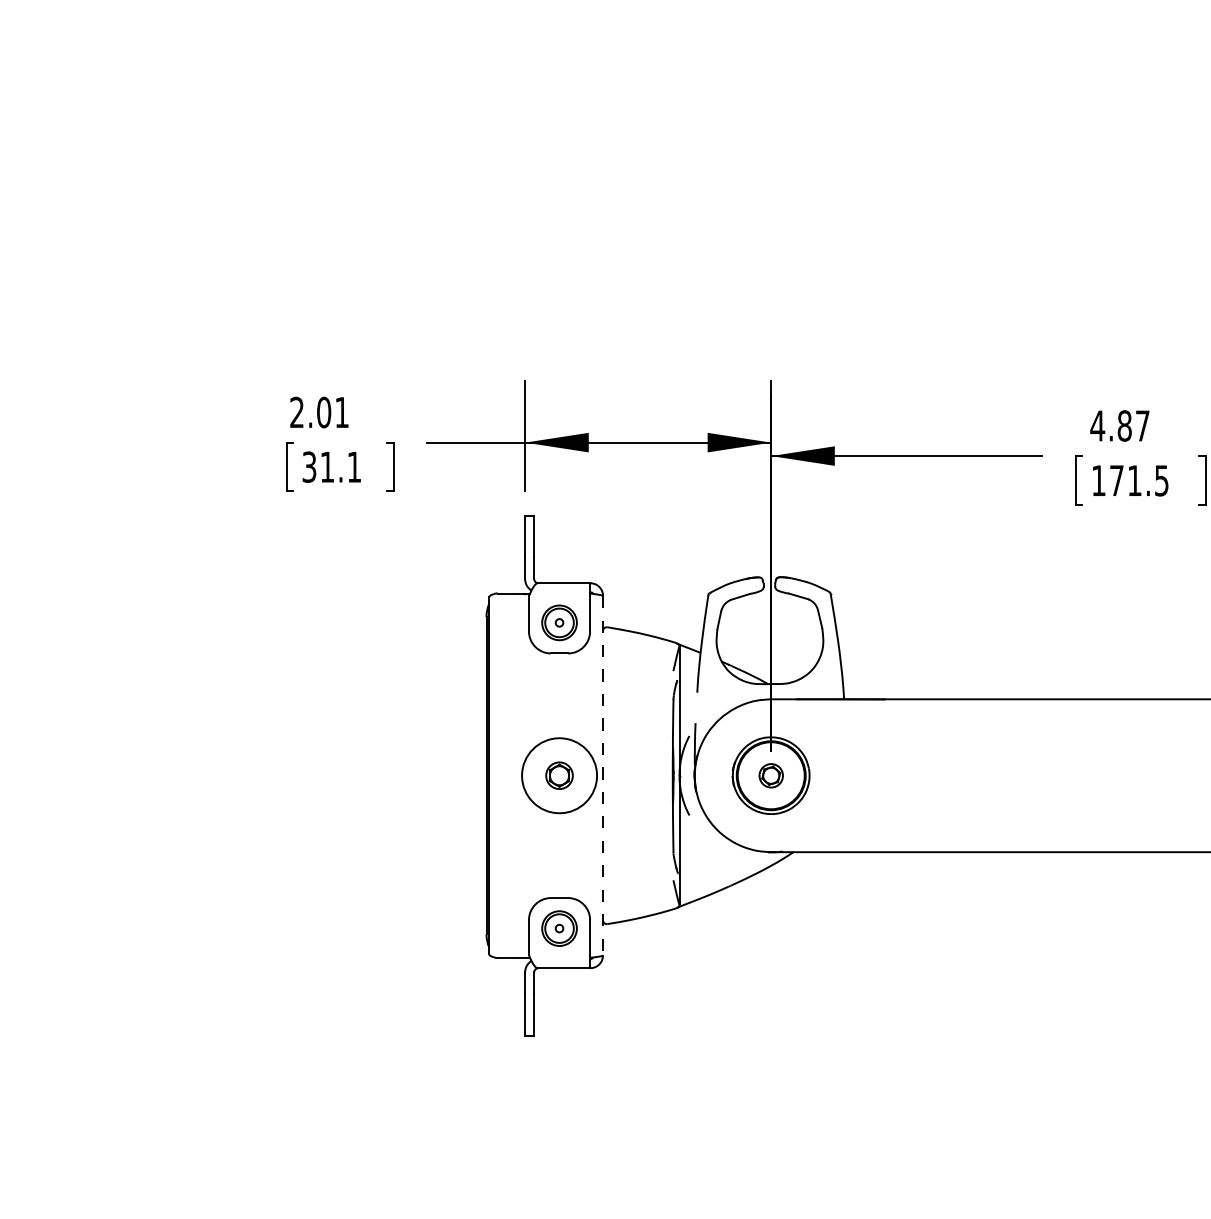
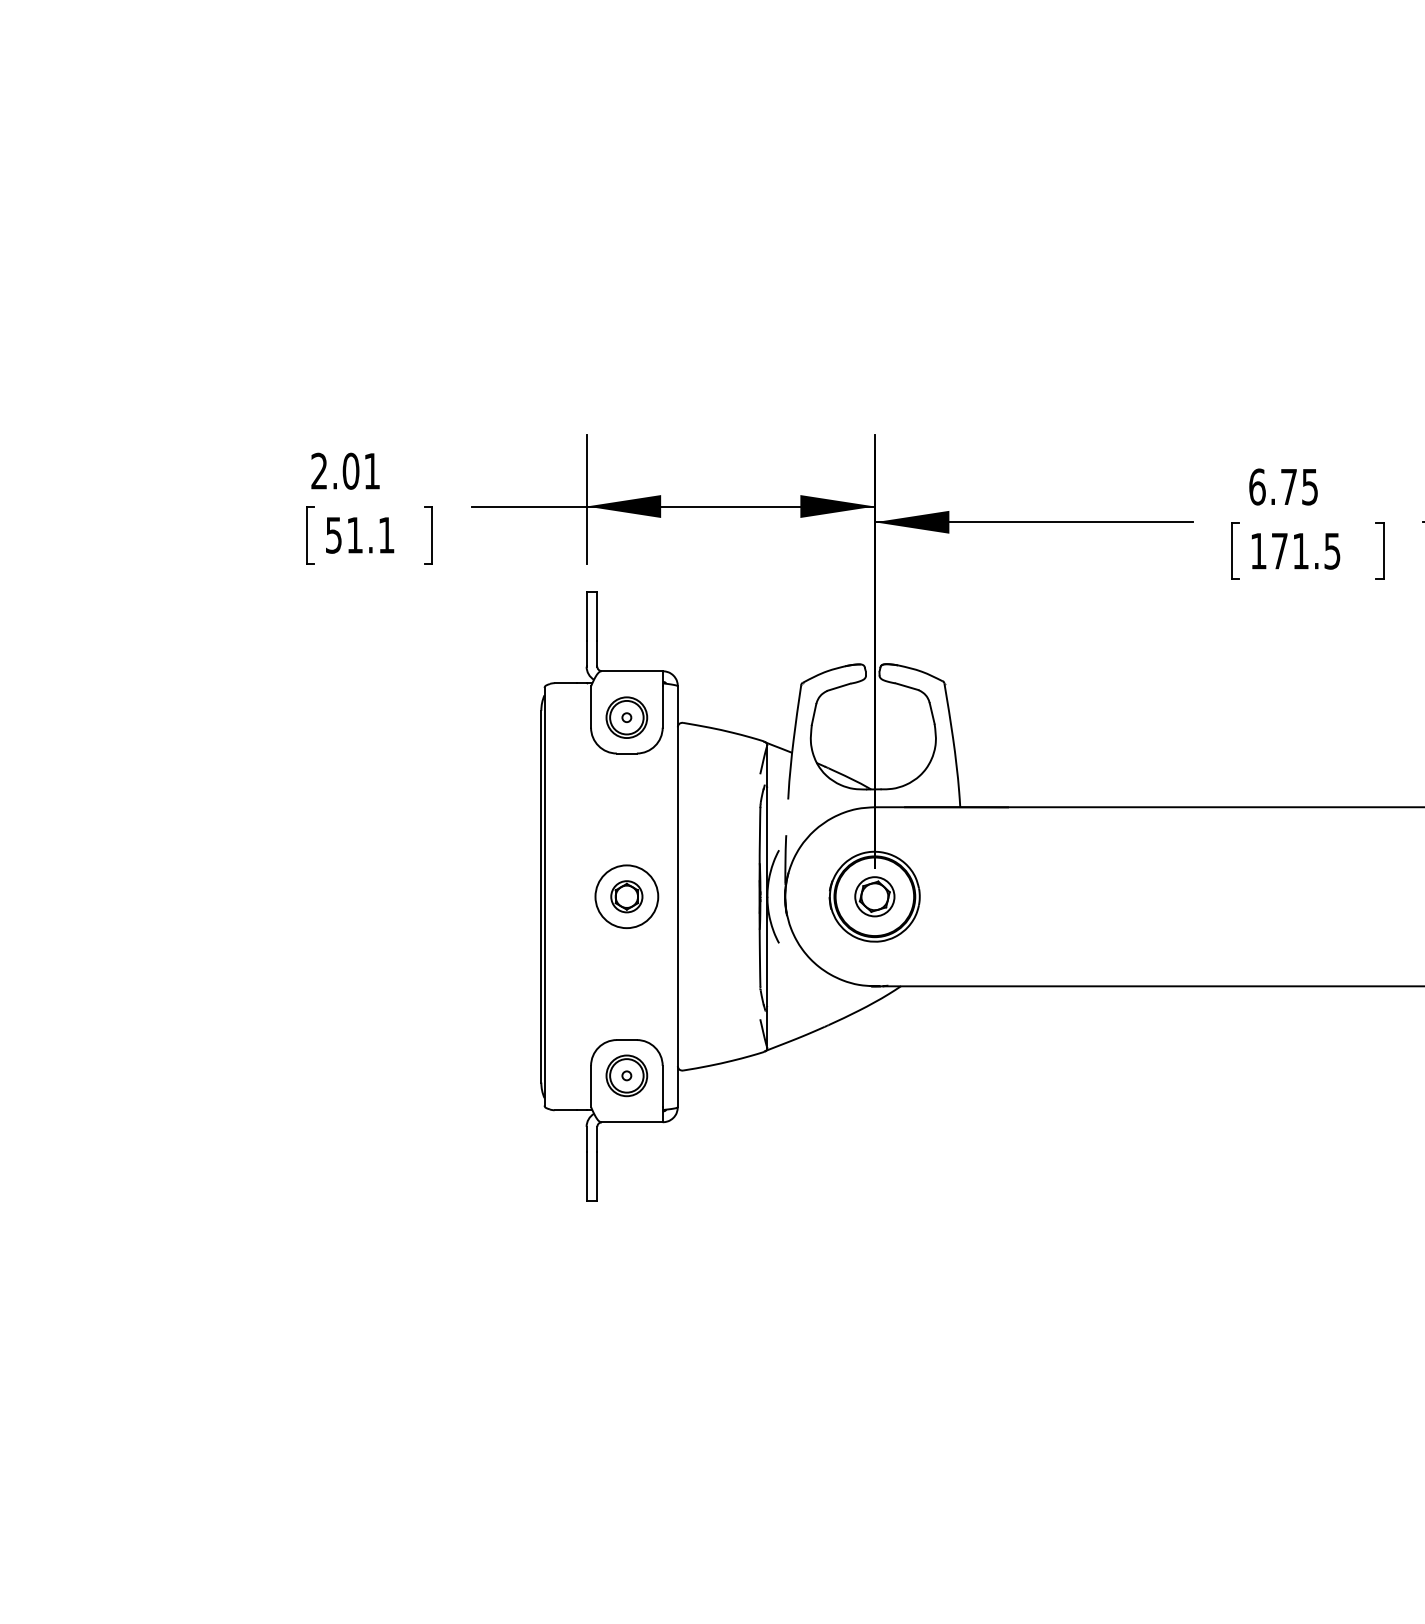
text: (1119, 425) -> (1282, 486), 4.87 -> 6.75
text: (309, 466) -> (333, 534), 31.1 -> 51.1
circle: (559, 775) -> (626, 896), size x0.71
part: (770, 775) -> (874, 896), size x1.43
line: (602, 776) -> (677, 897), dashed -> solid

